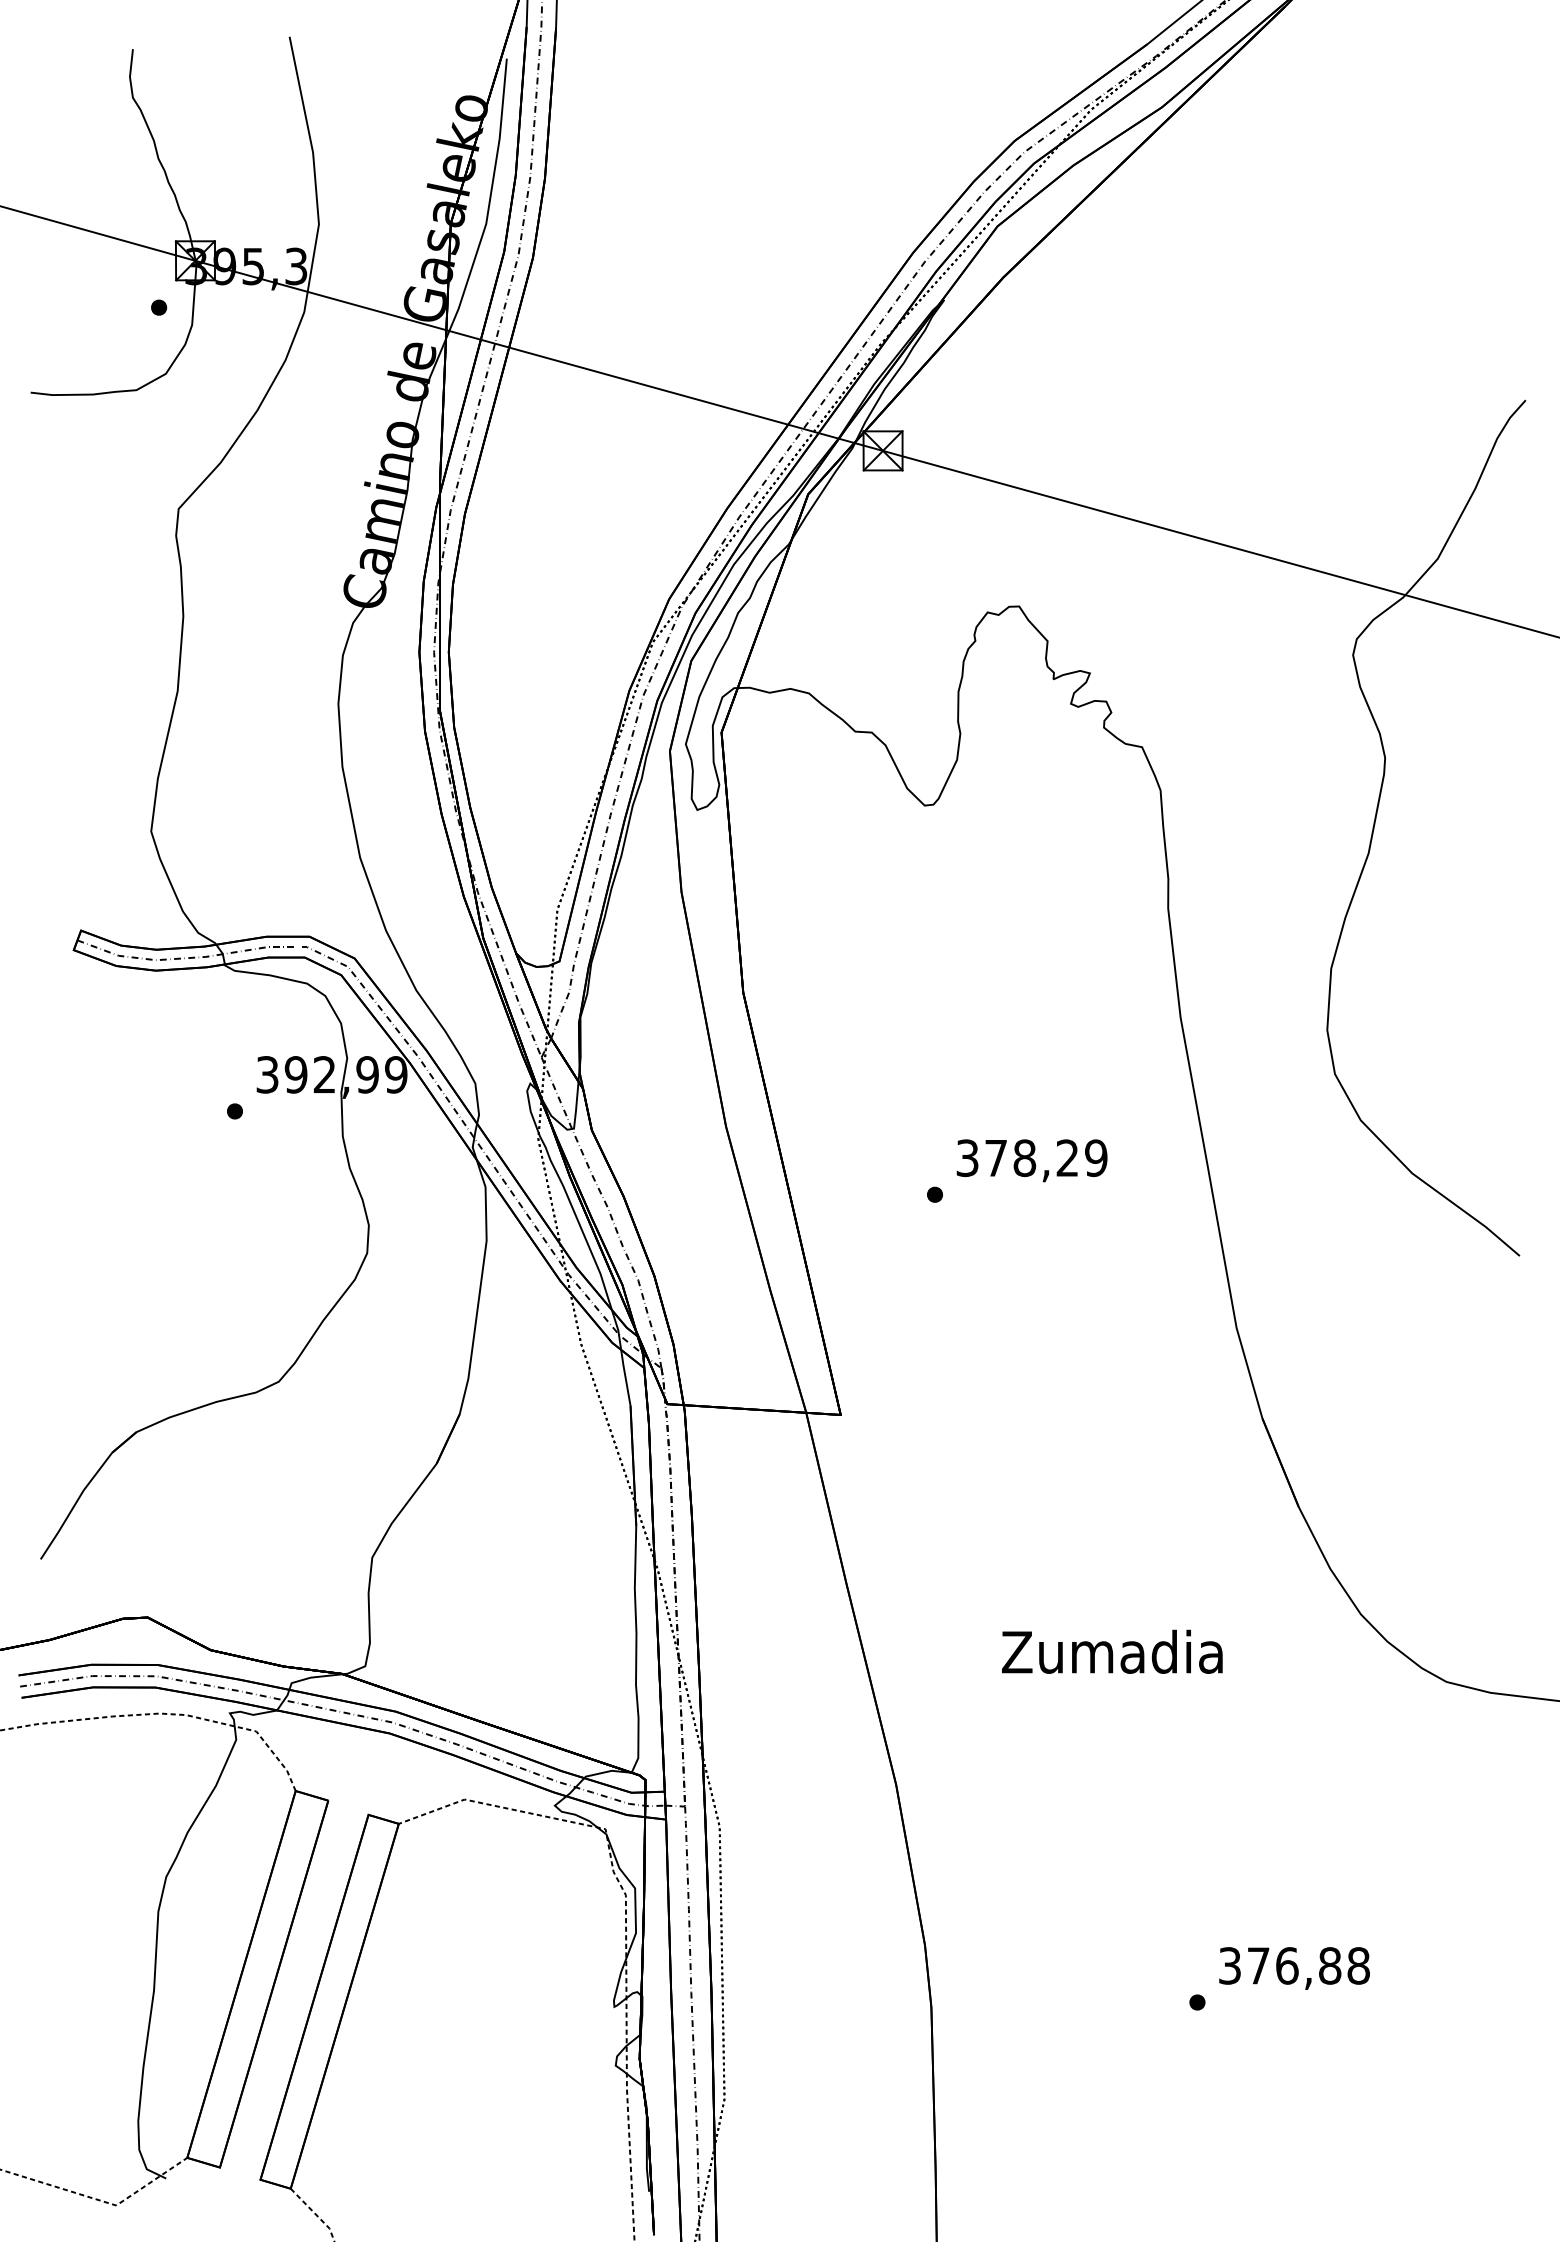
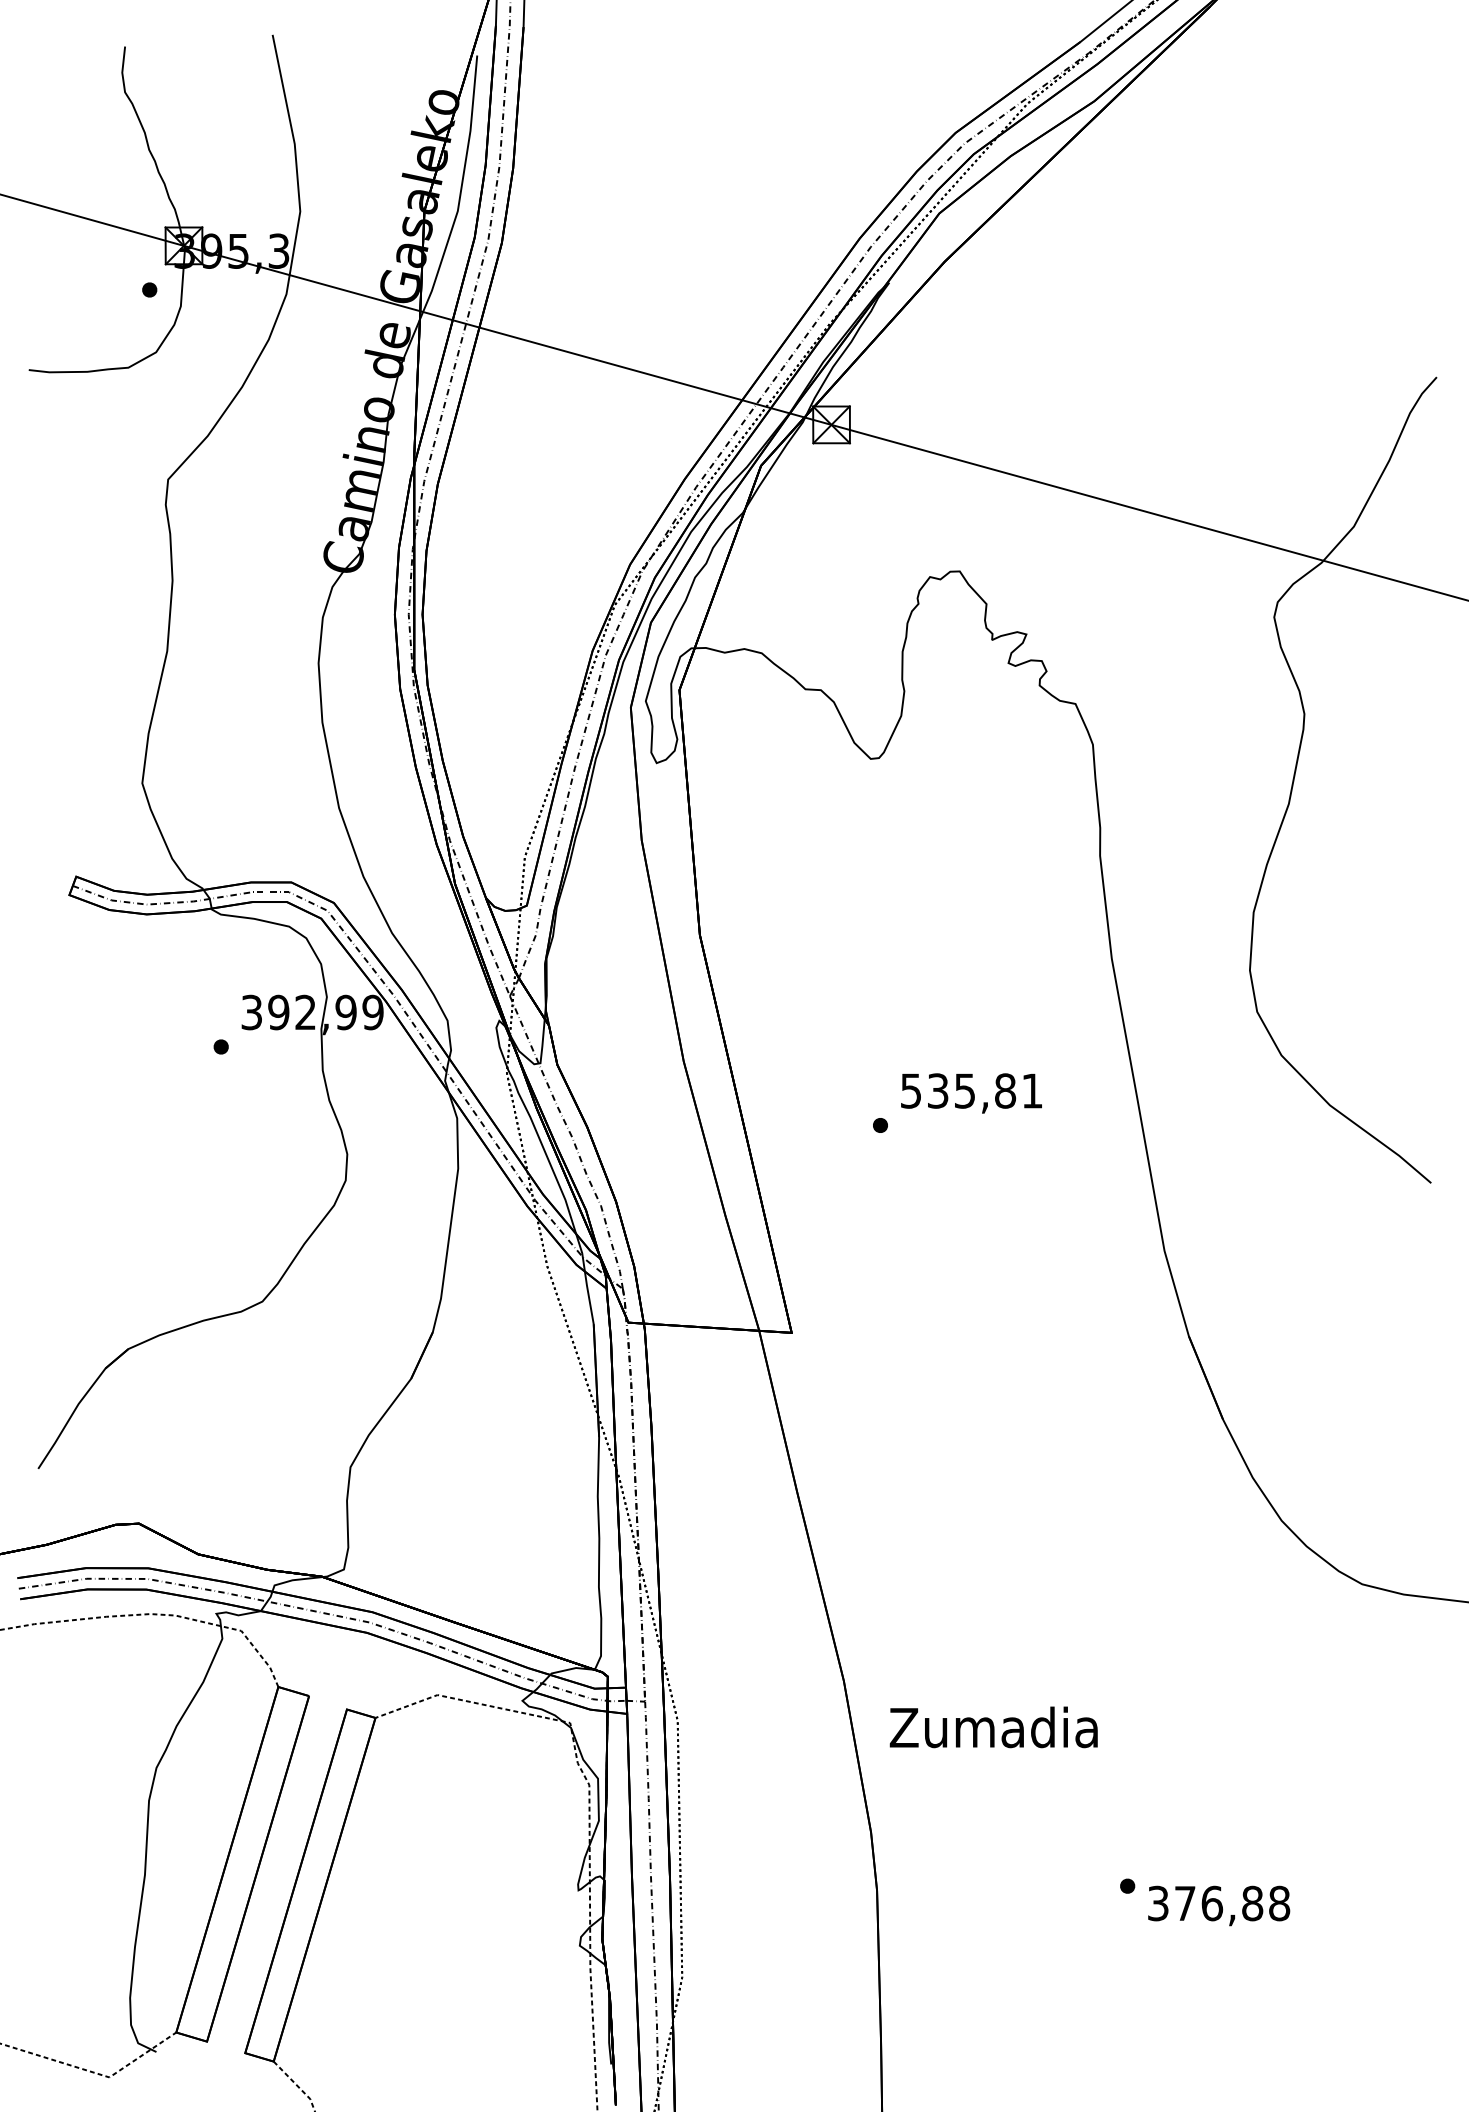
text: (1032, 1158) -> (972, 1091), 378,29 -> 535,81
text: (1112, 1651) -> (993, 1727), moved
text: (1294, 1968) -> (1219, 1905), moved

